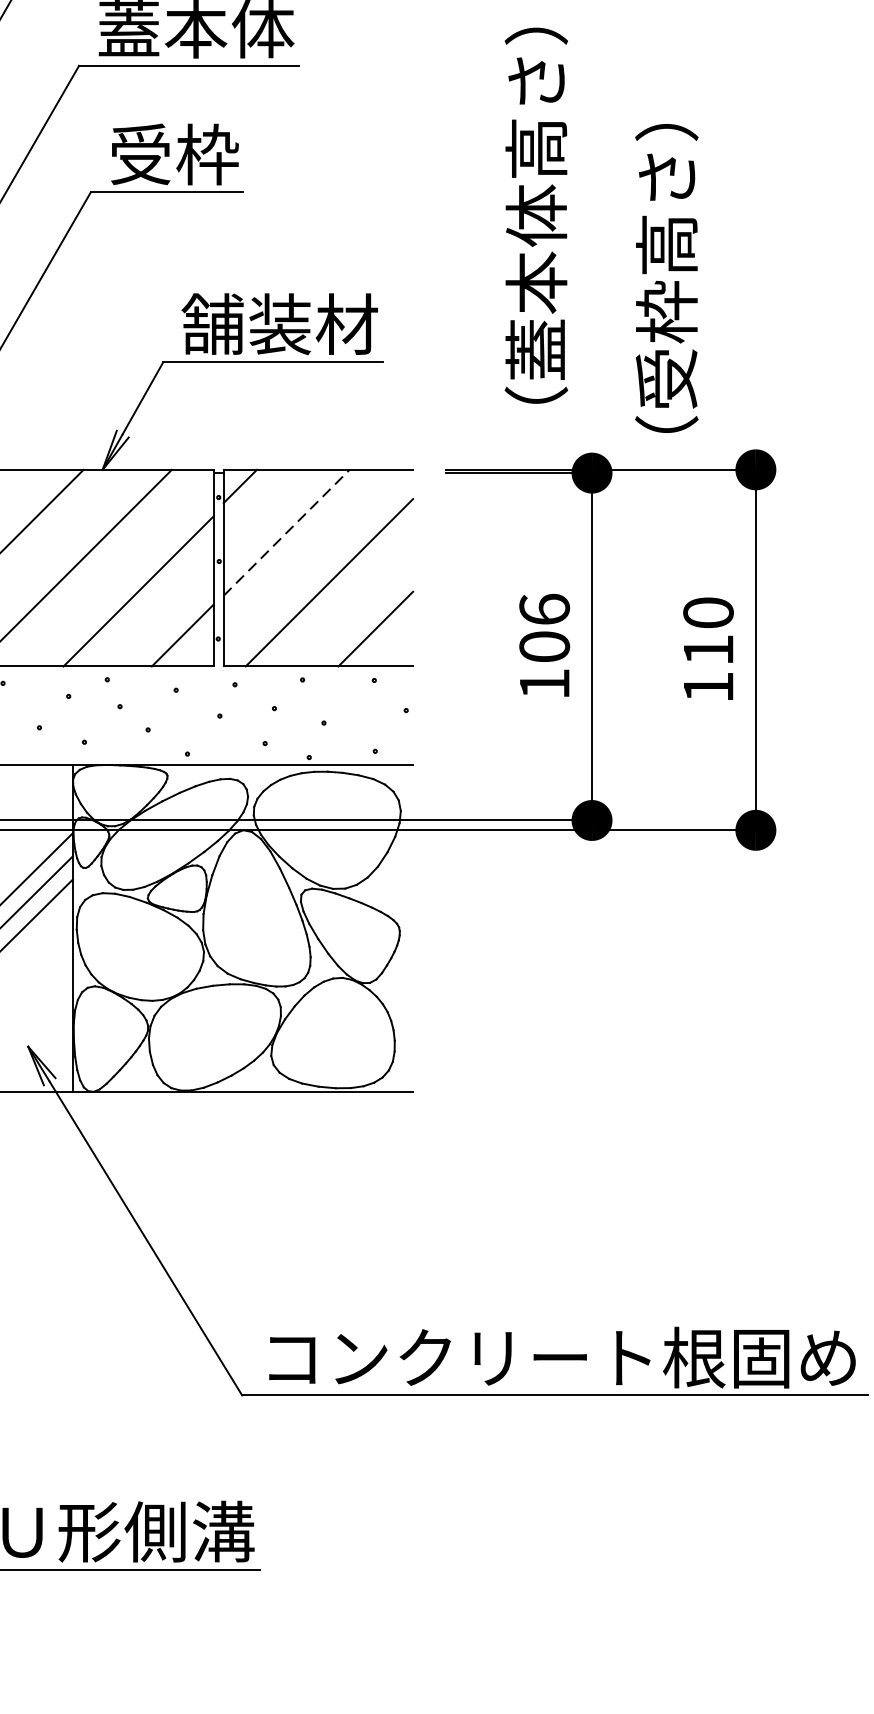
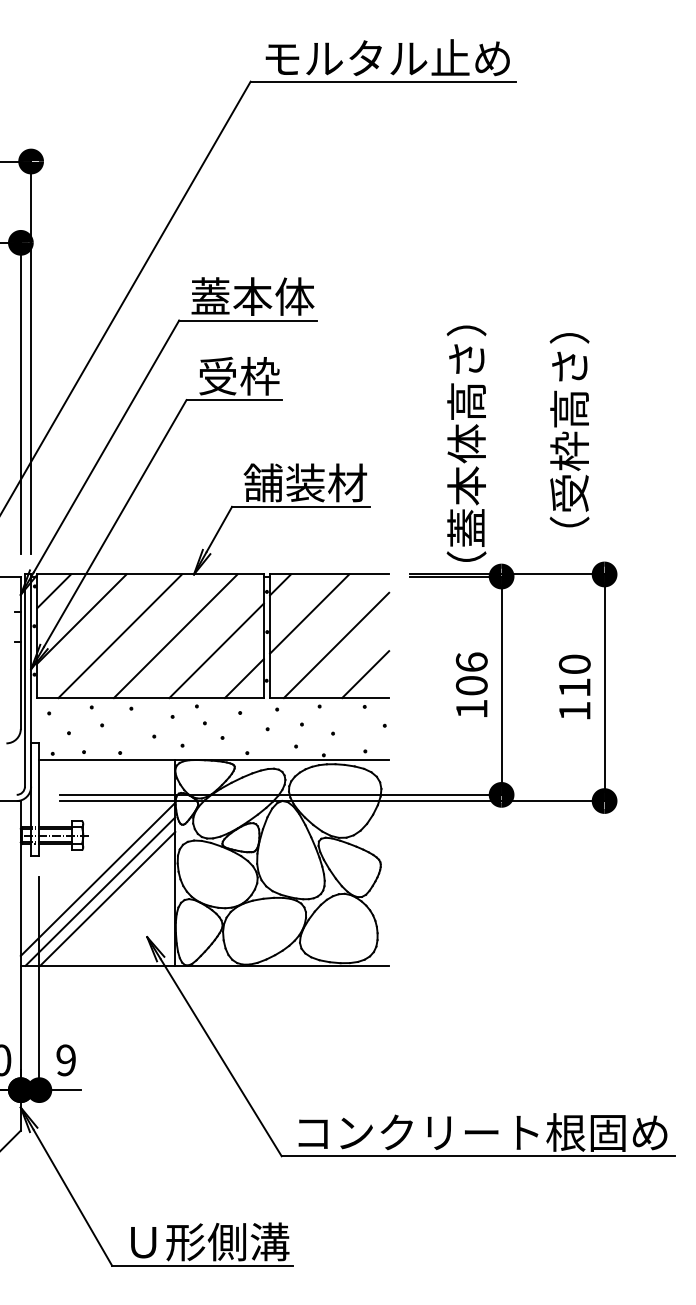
text: (536, 215) -> (466, 443), moved
text: (666, 278) -> (569, 430), moved
line: (286, 533) -> (309, 614), dashed -> solid

